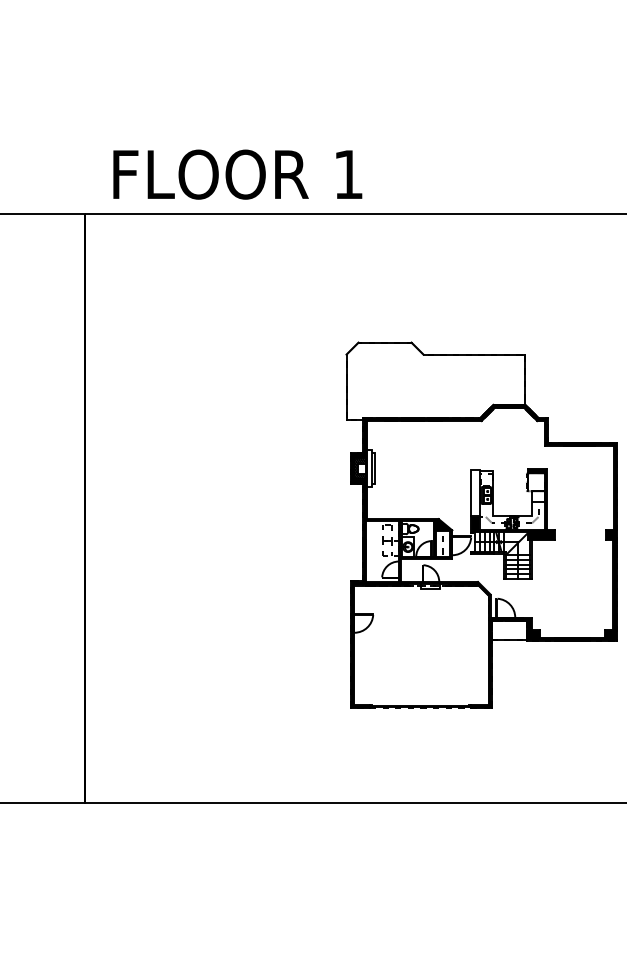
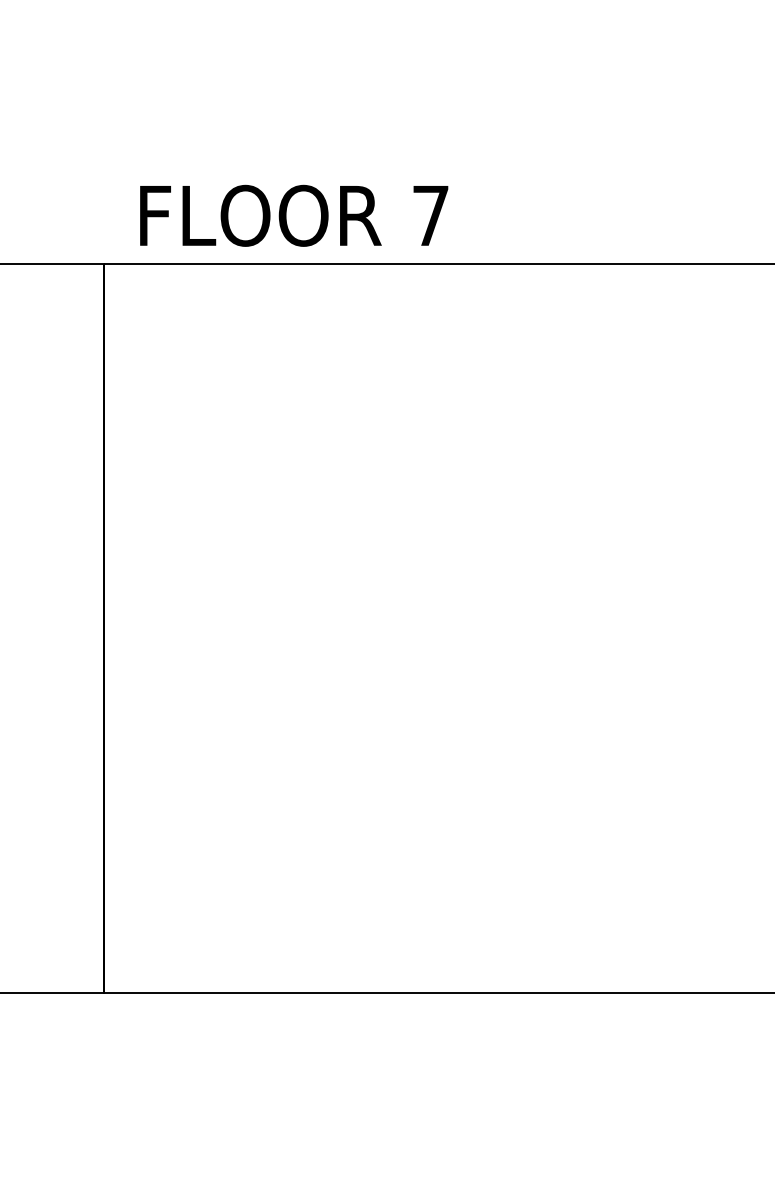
text: (348, 174) -> (430, 215), 1 -> 7
part: (481, 524) -> (595, 648), removed

